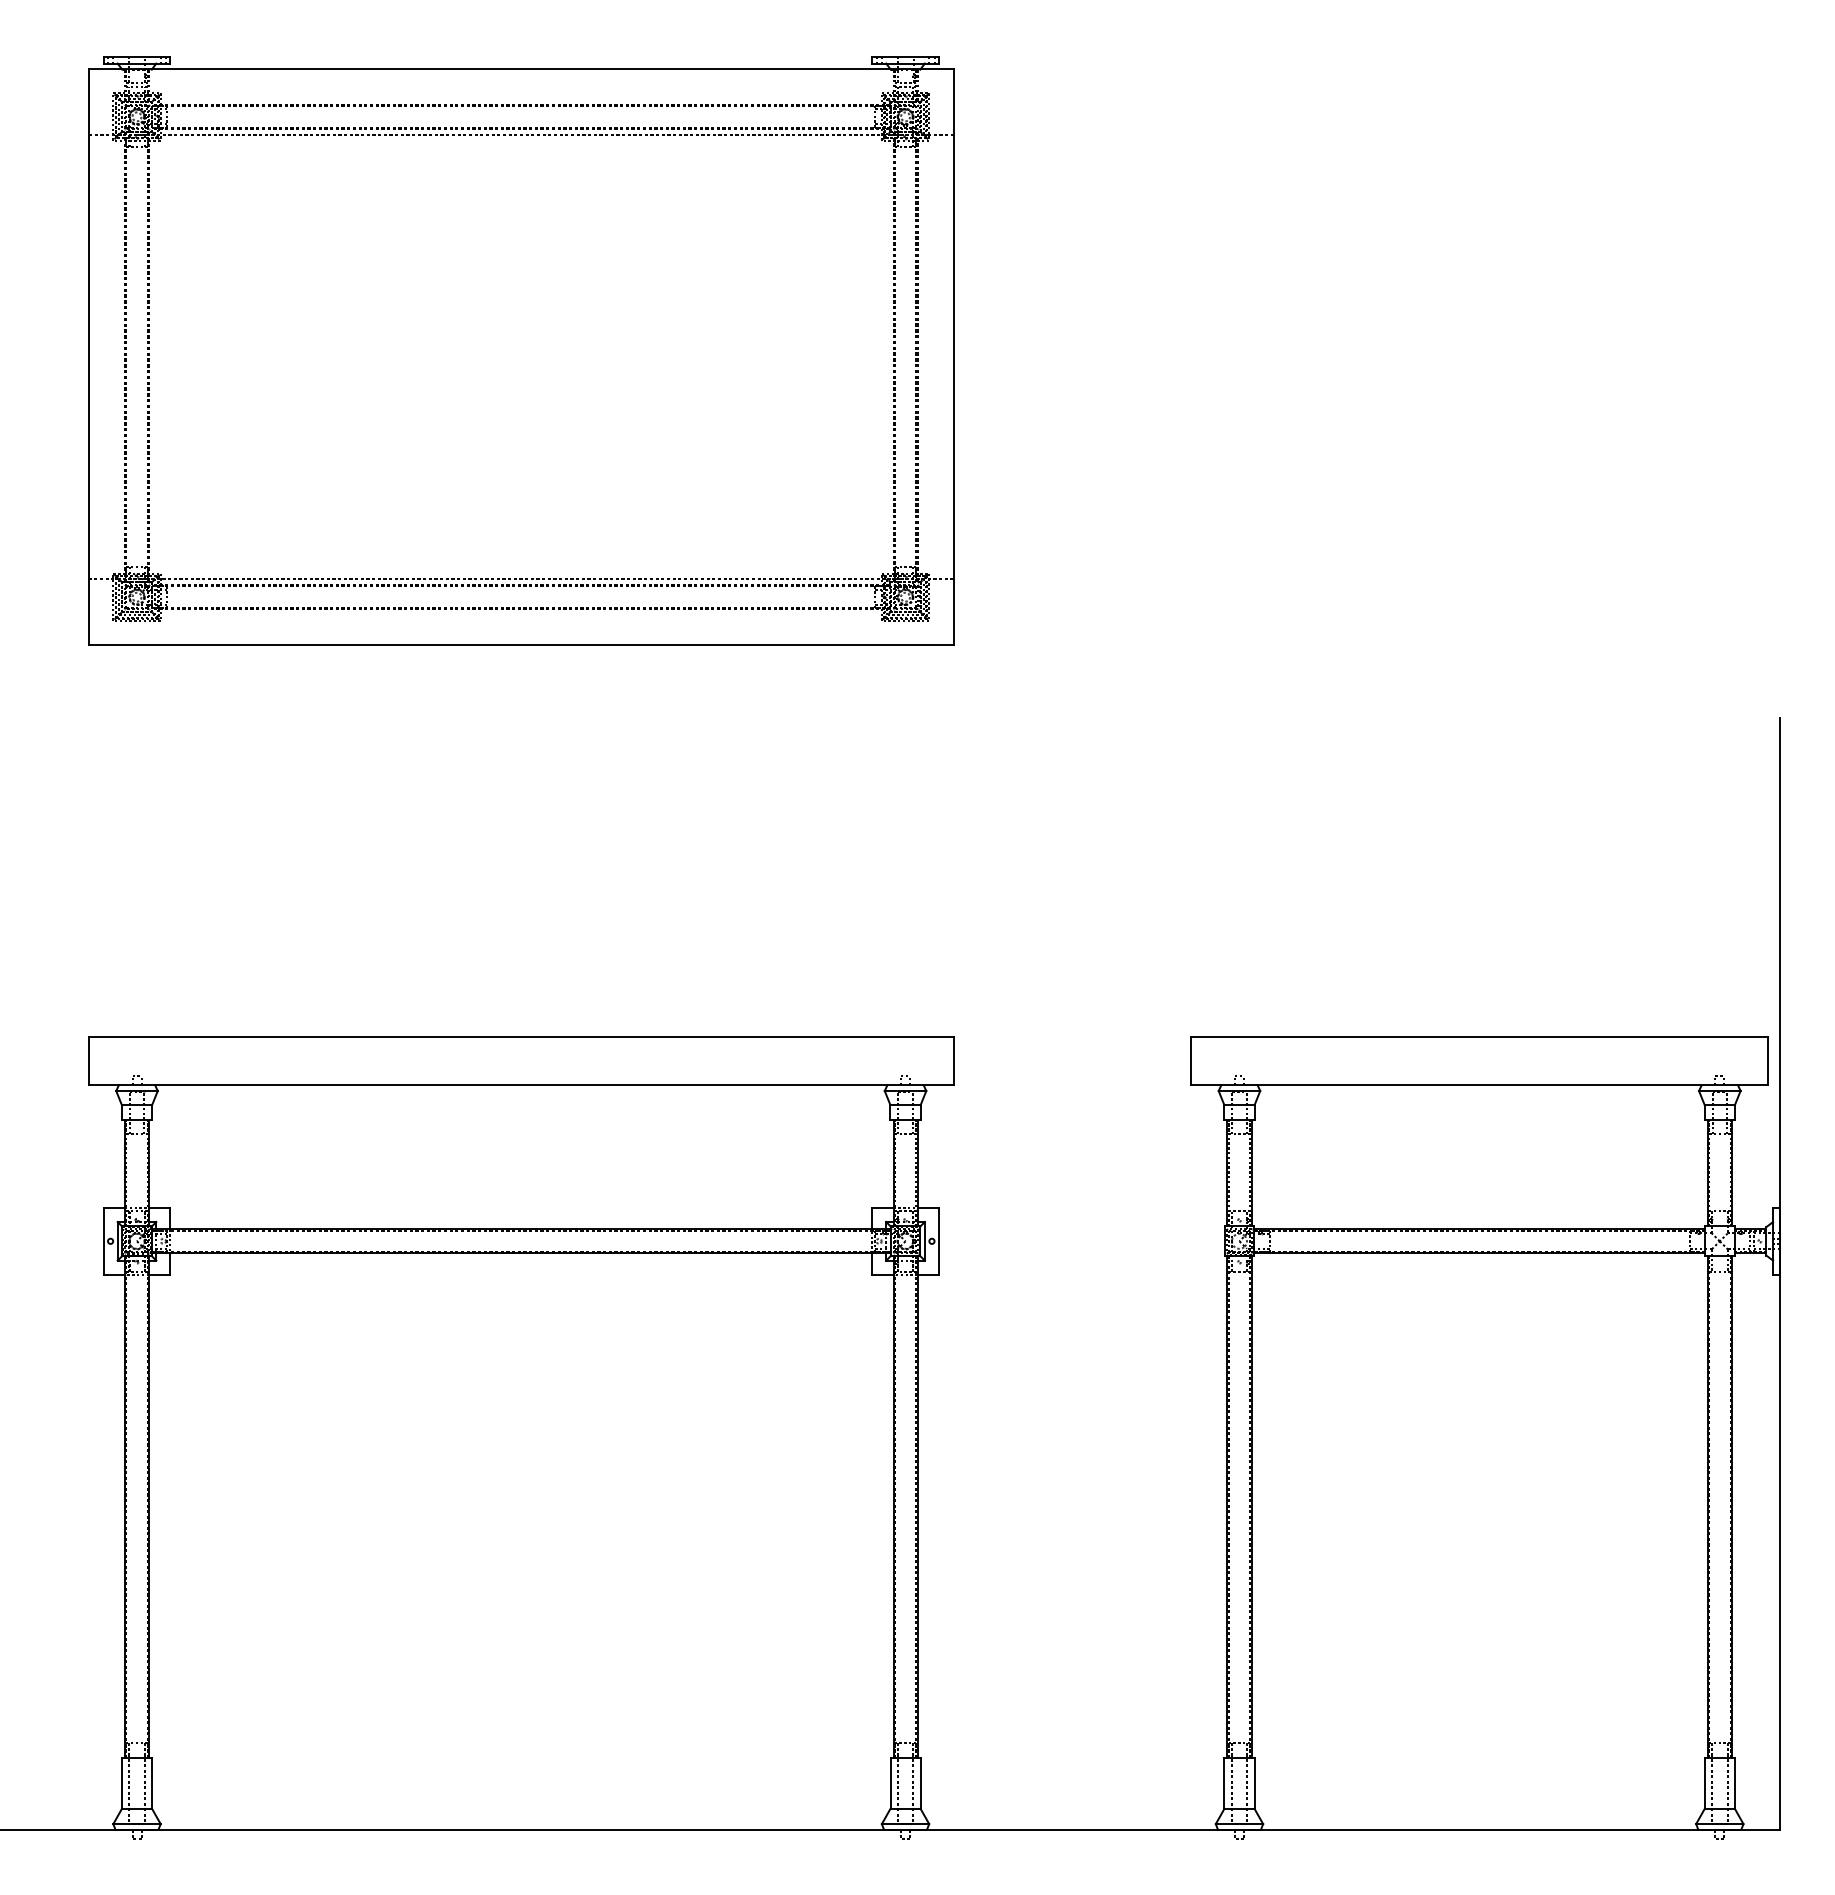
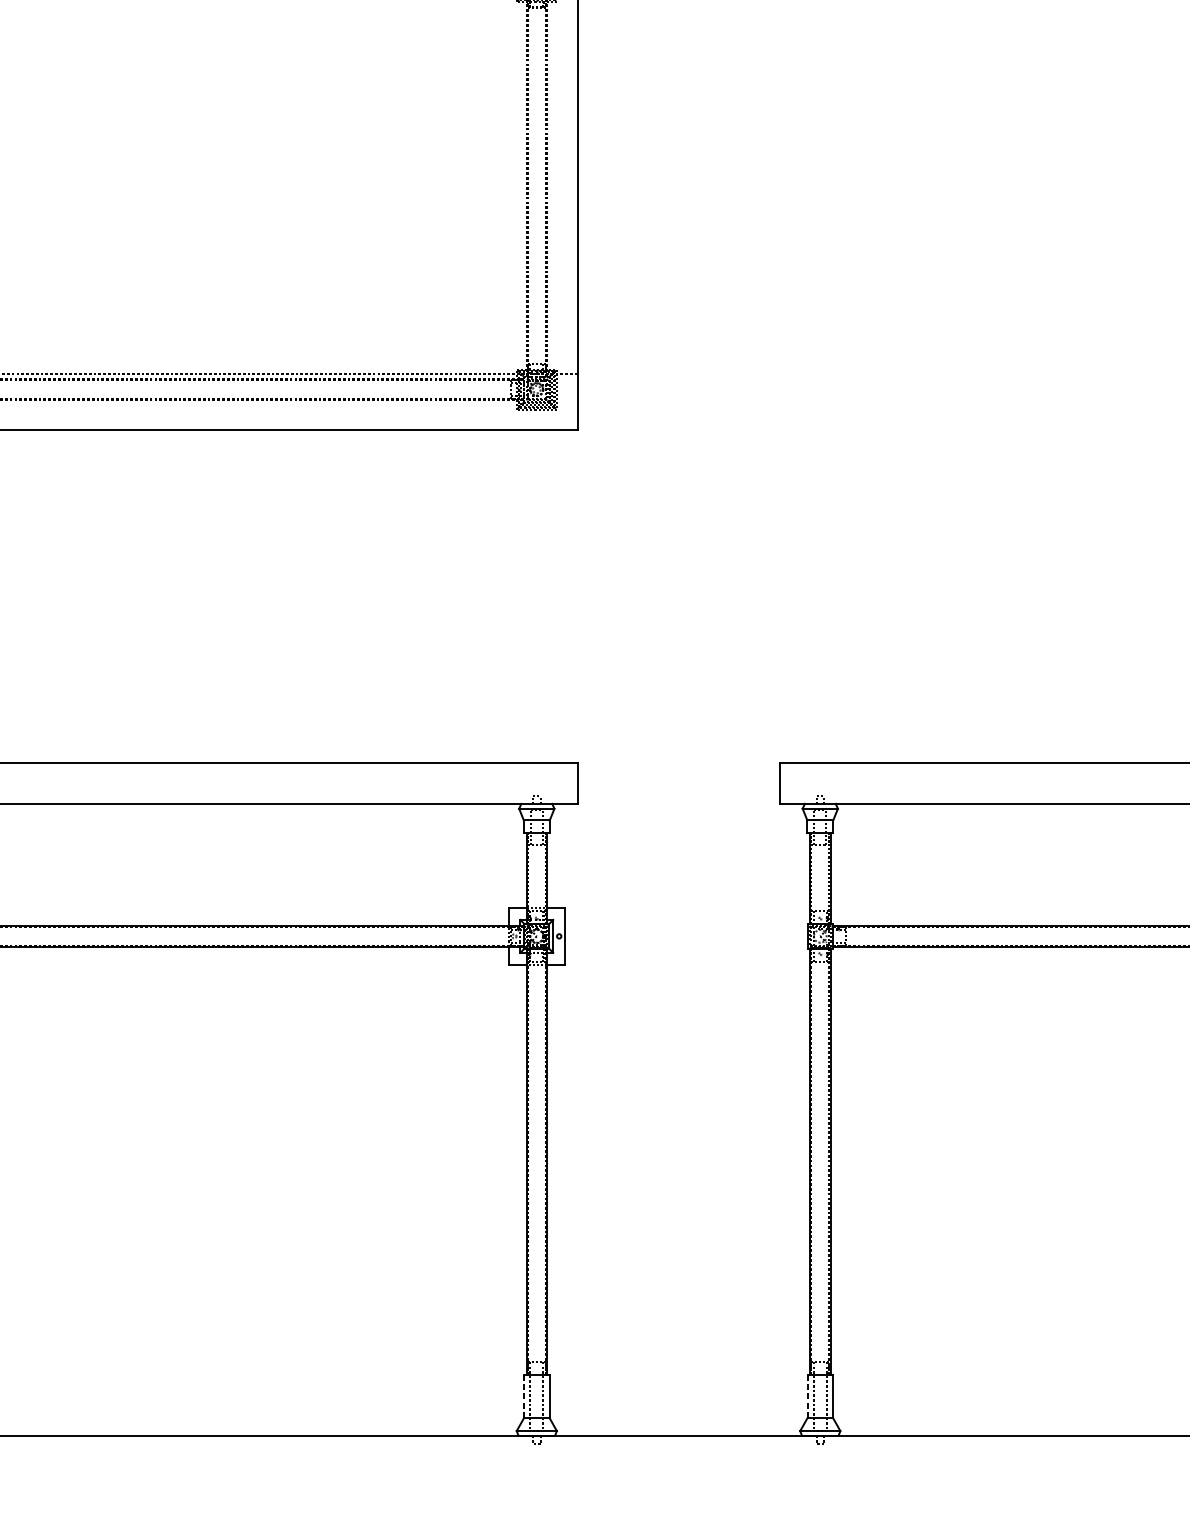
line: (890, 1783) -> (524, 1396), solid -> dashed
line: (1224, 1783) -> (807, 1396), solid -> dashed

